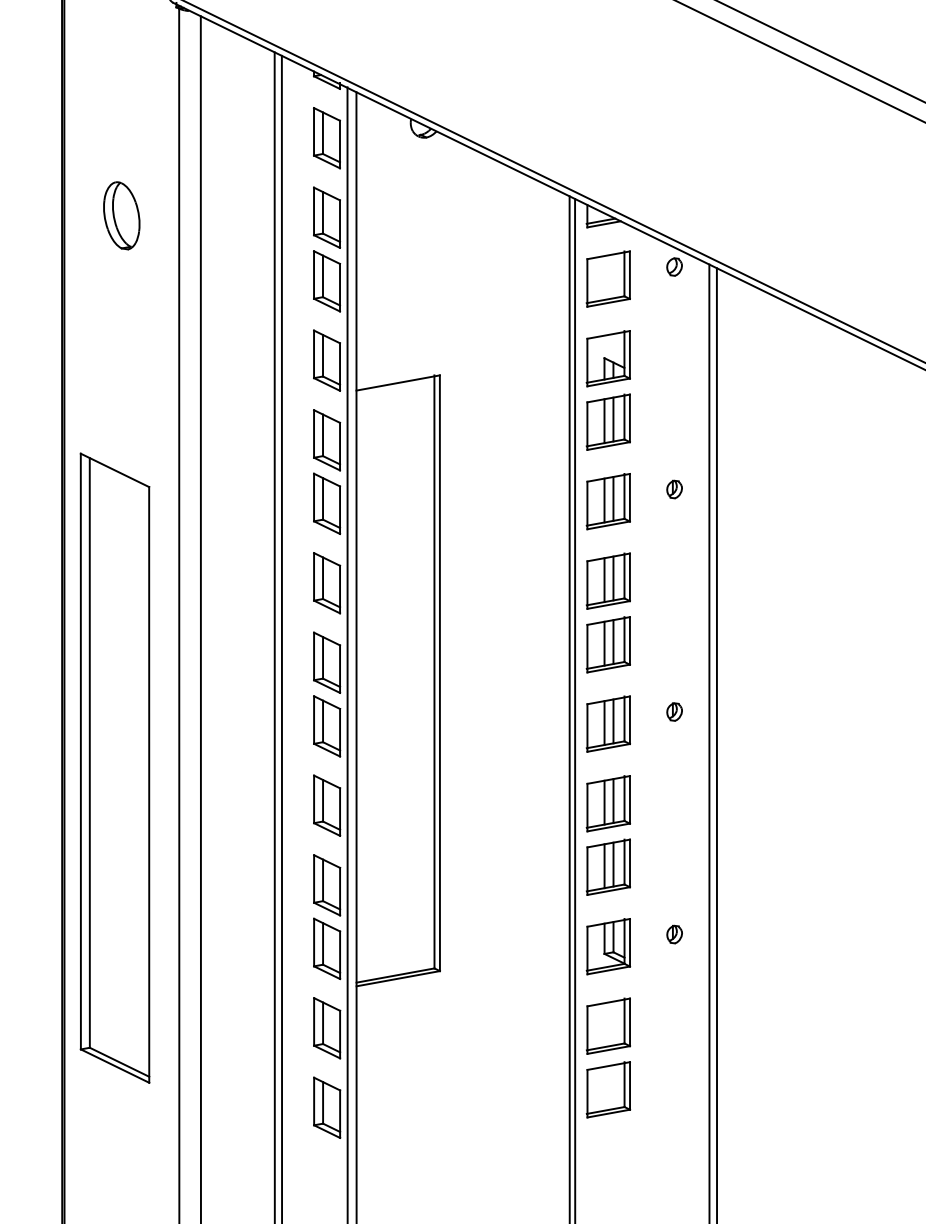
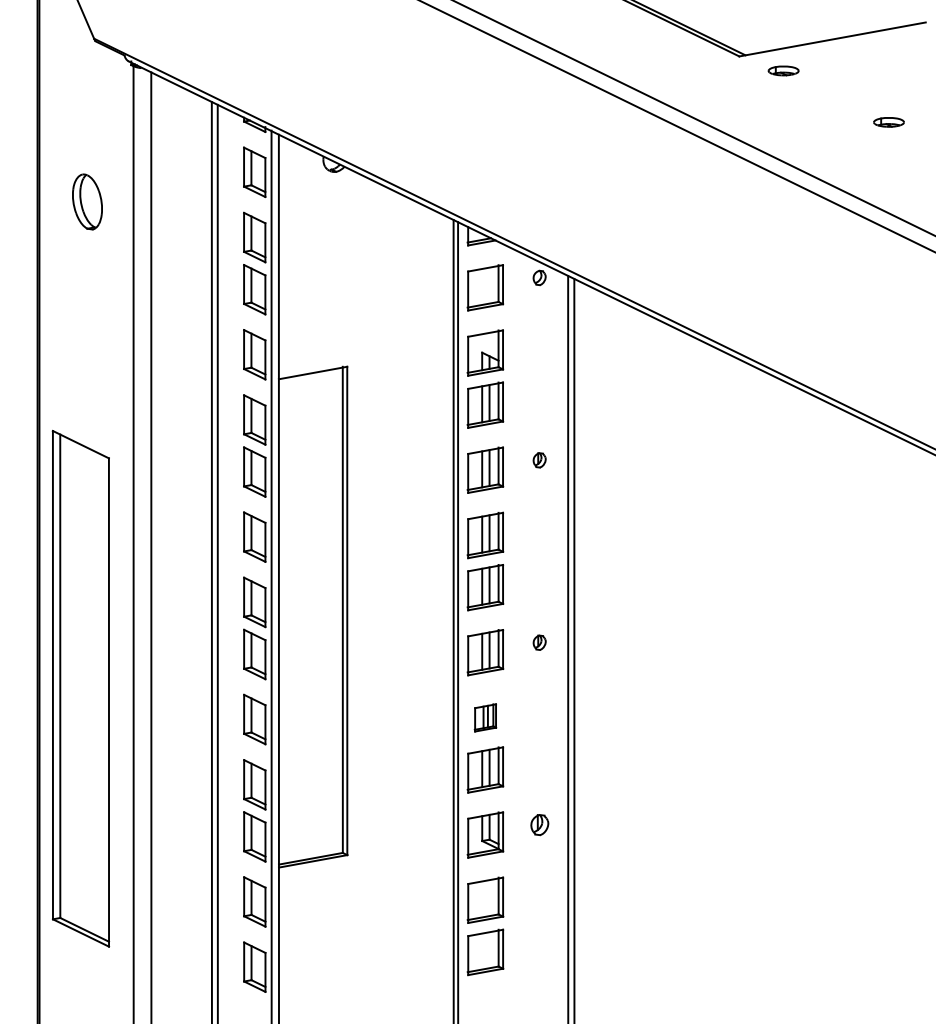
part: (121, 215) -> (87, 201), moved
part: (608, 803) -> (485, 717), size x0.6
part: (674, 934) -> (539, 825), size x1.4

